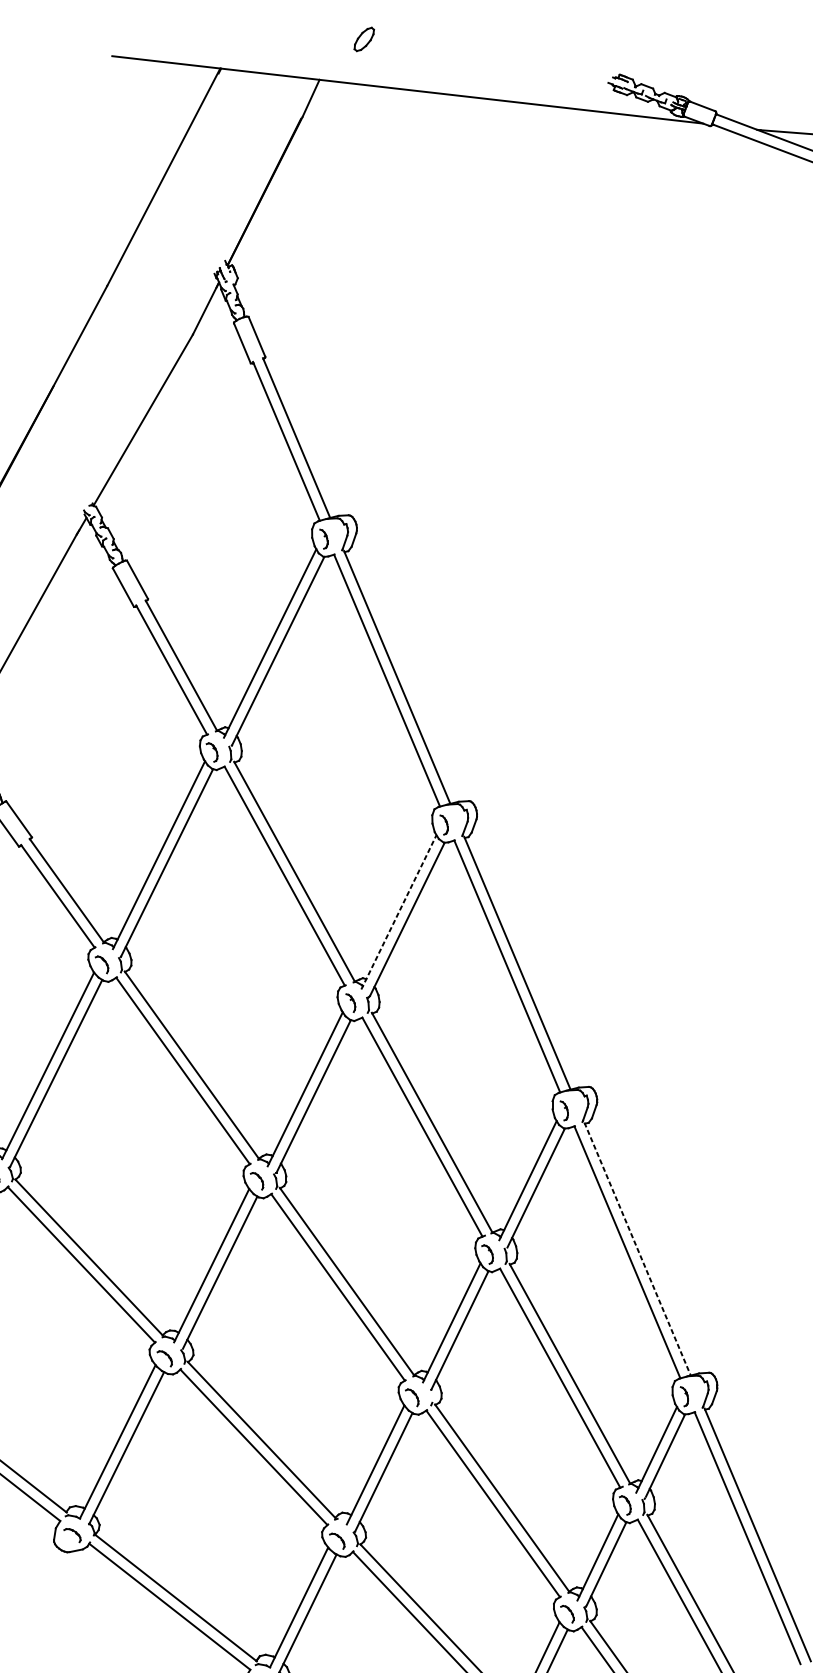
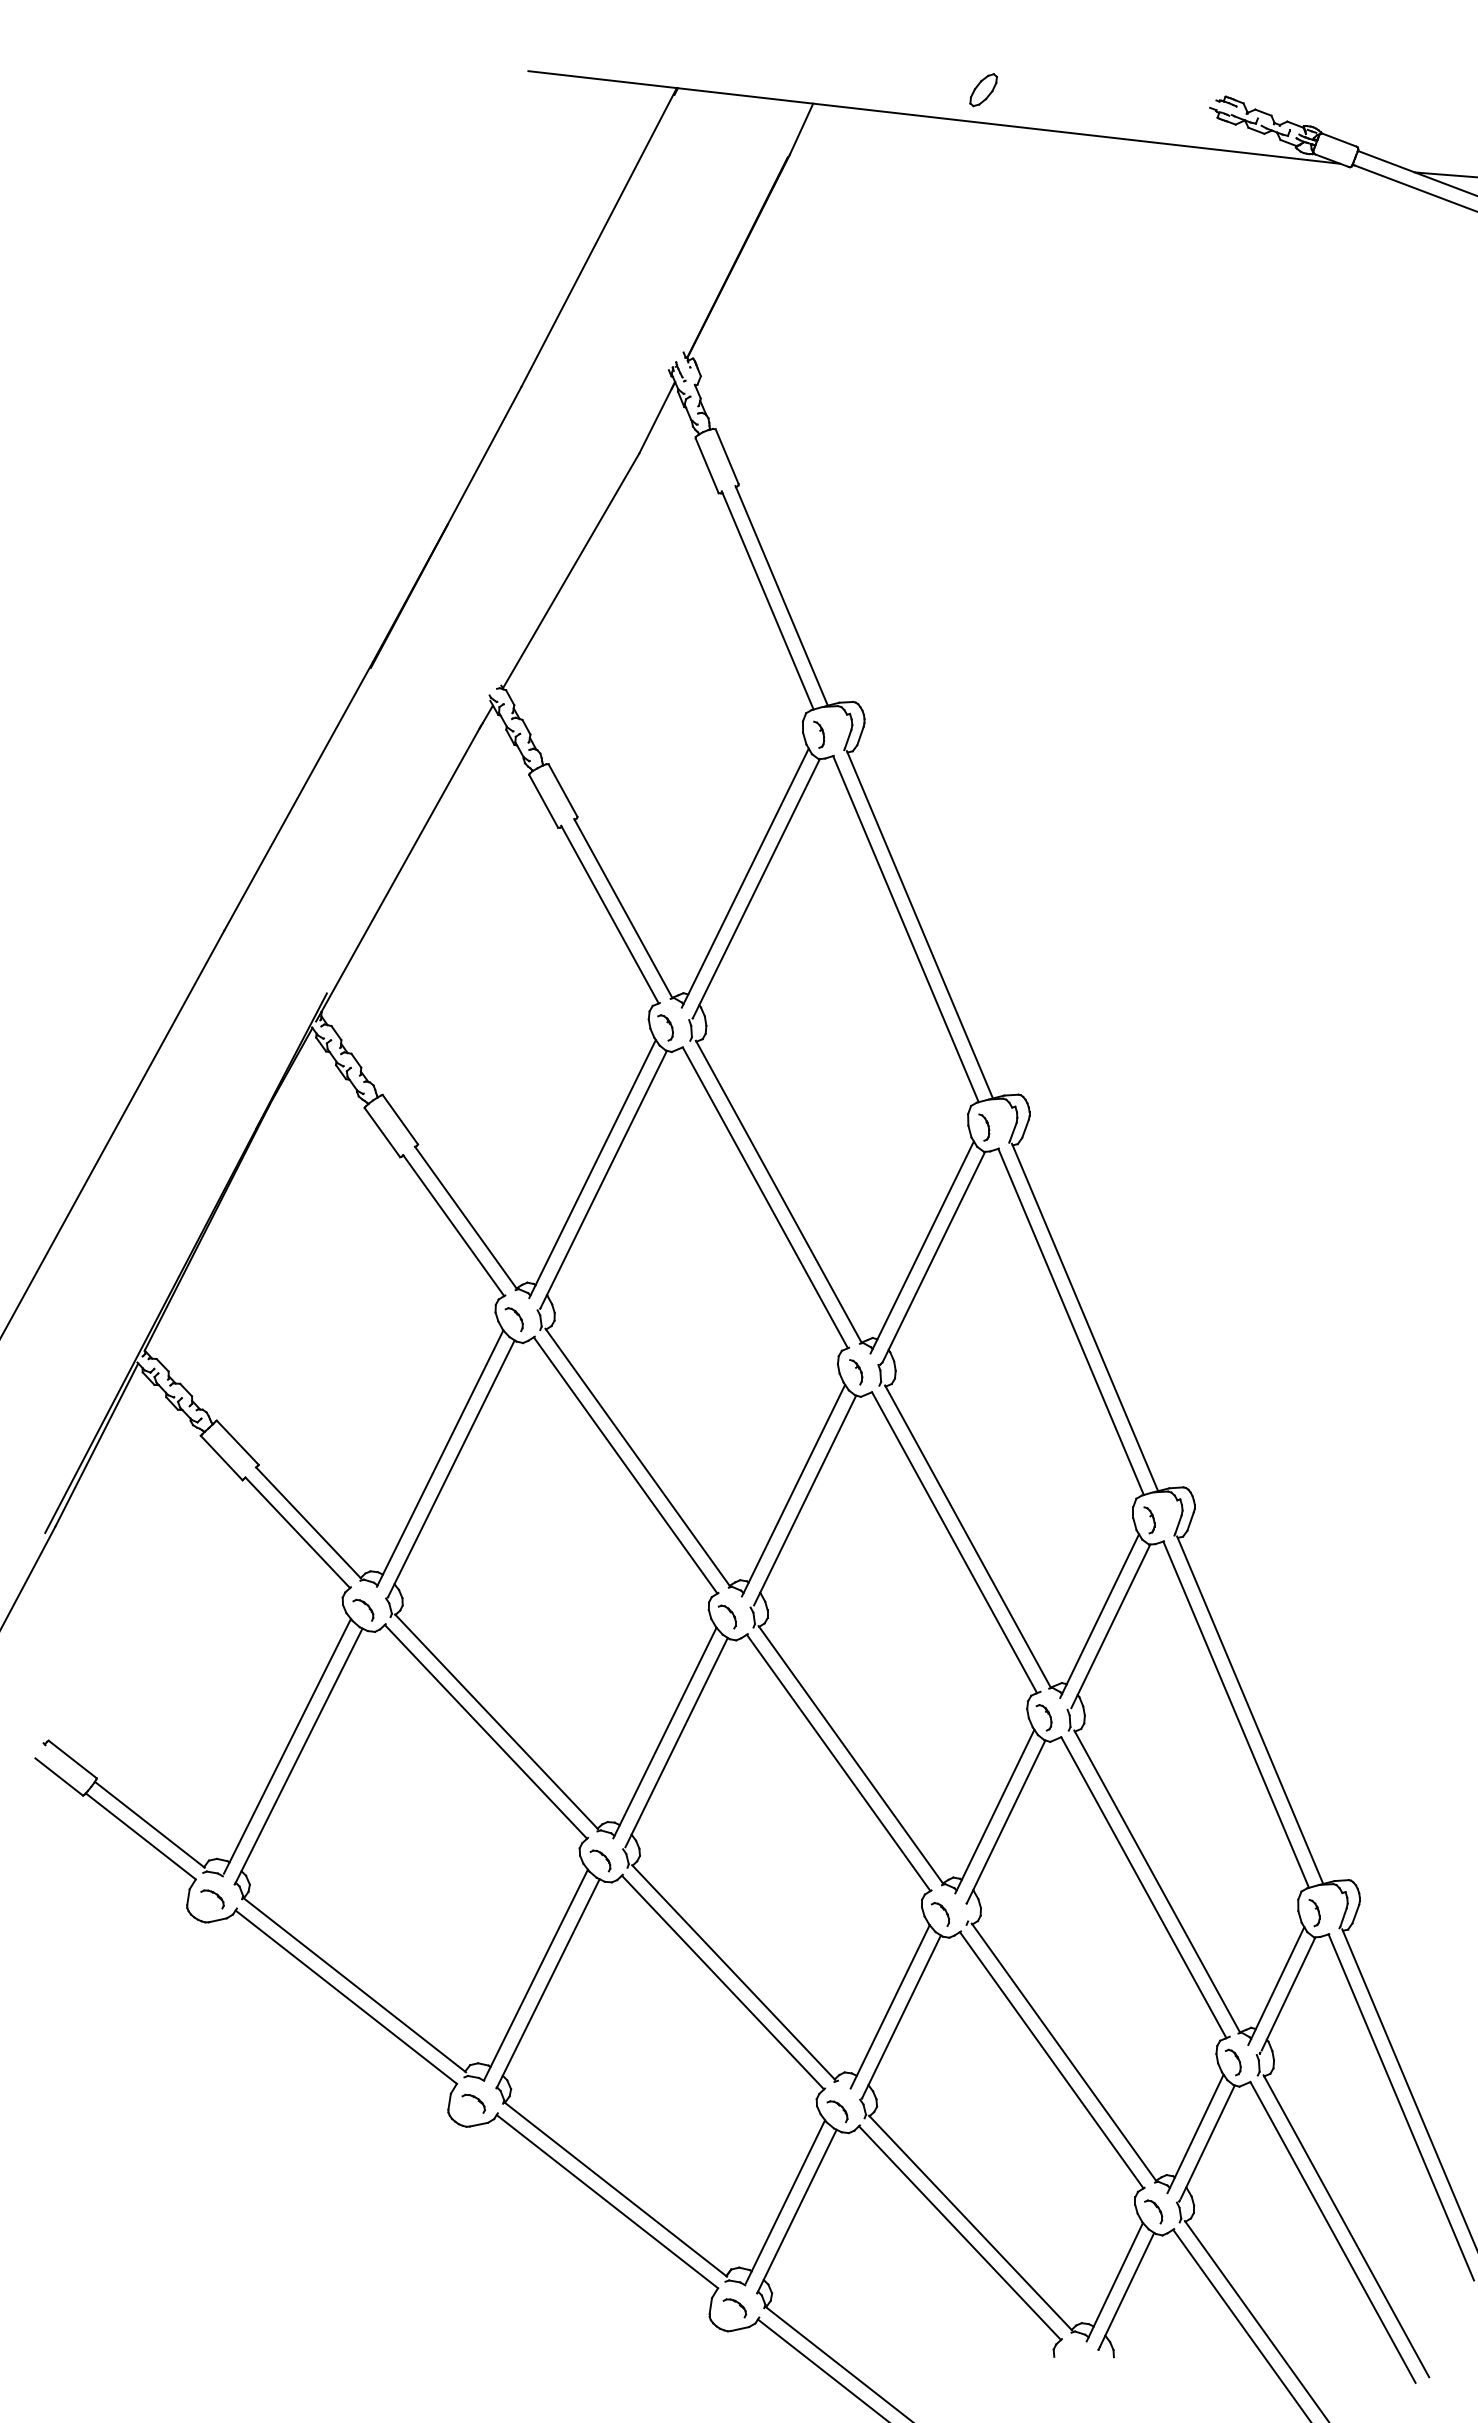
part: (364, 39) -> (983, 90), moved
line: (399, 912) -> (922, 1247), dashed -> solid
line: (637, 1249) -> (1250, 1710), dashed -> solid

